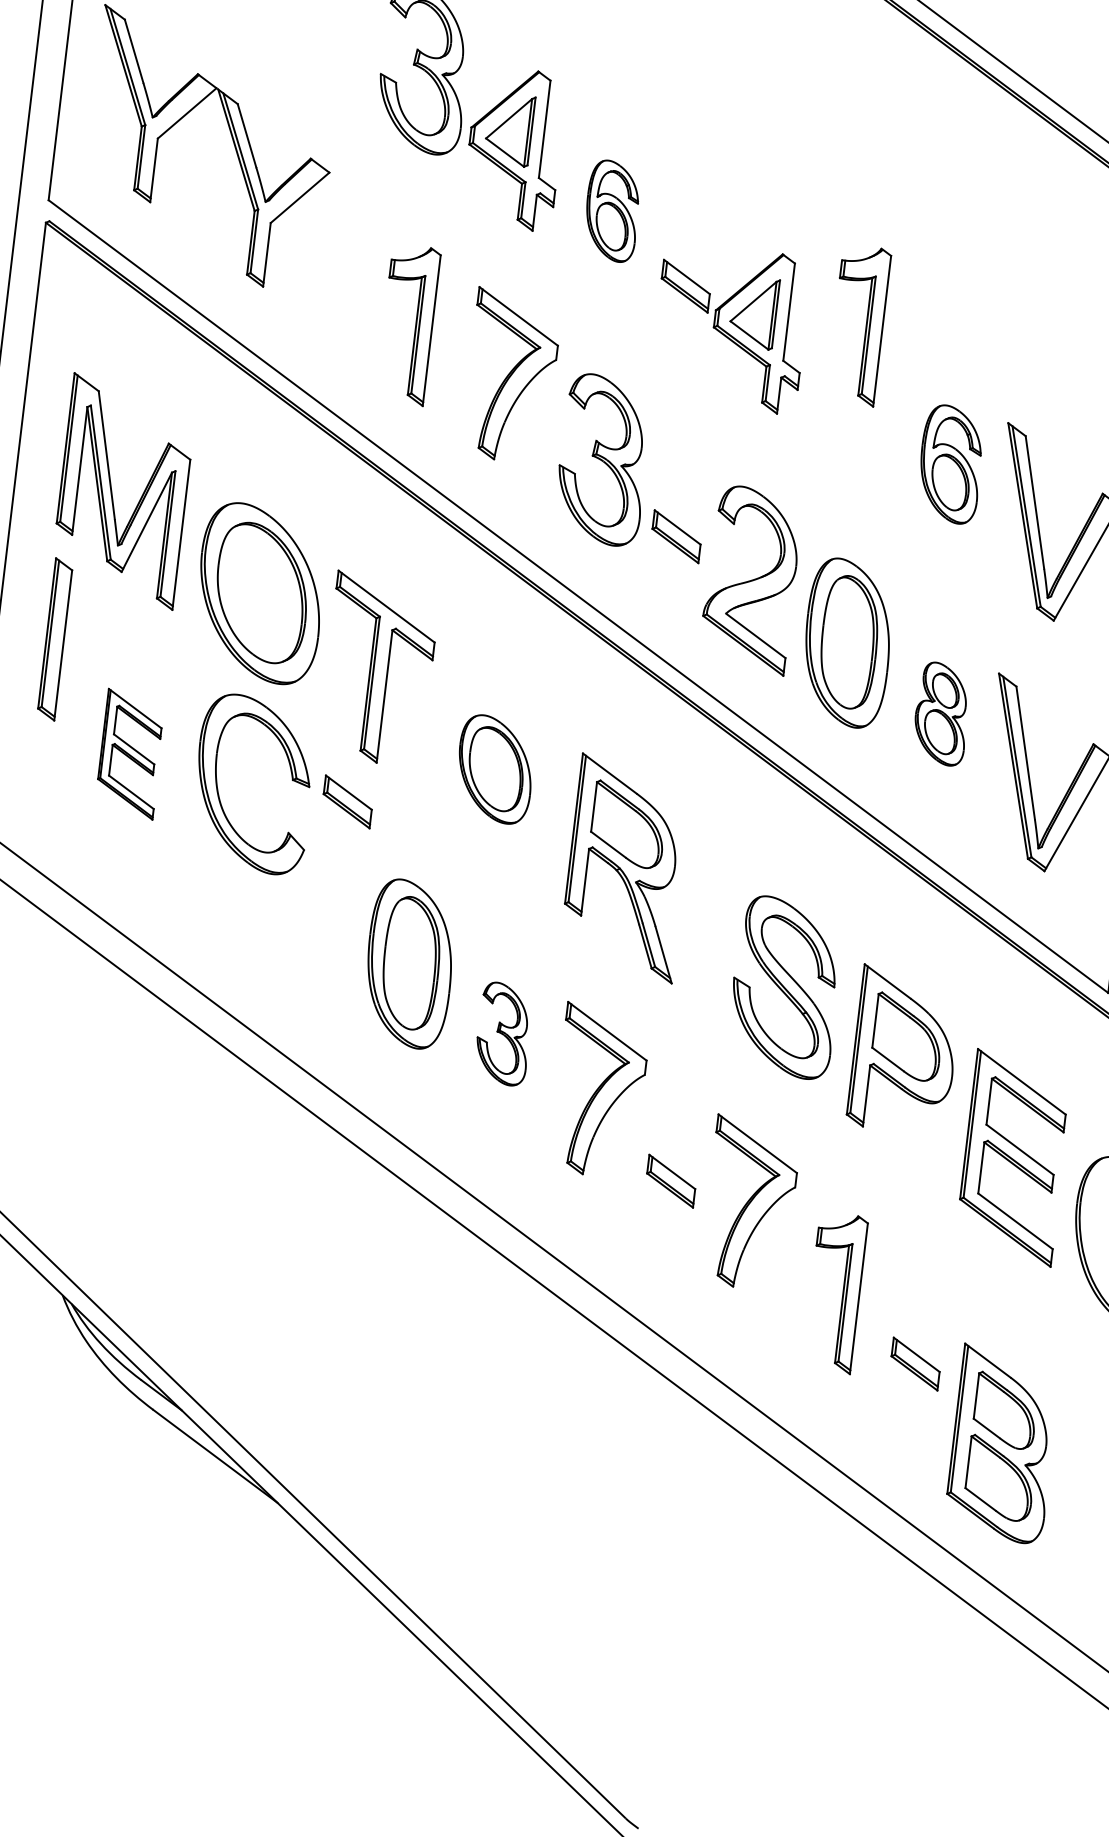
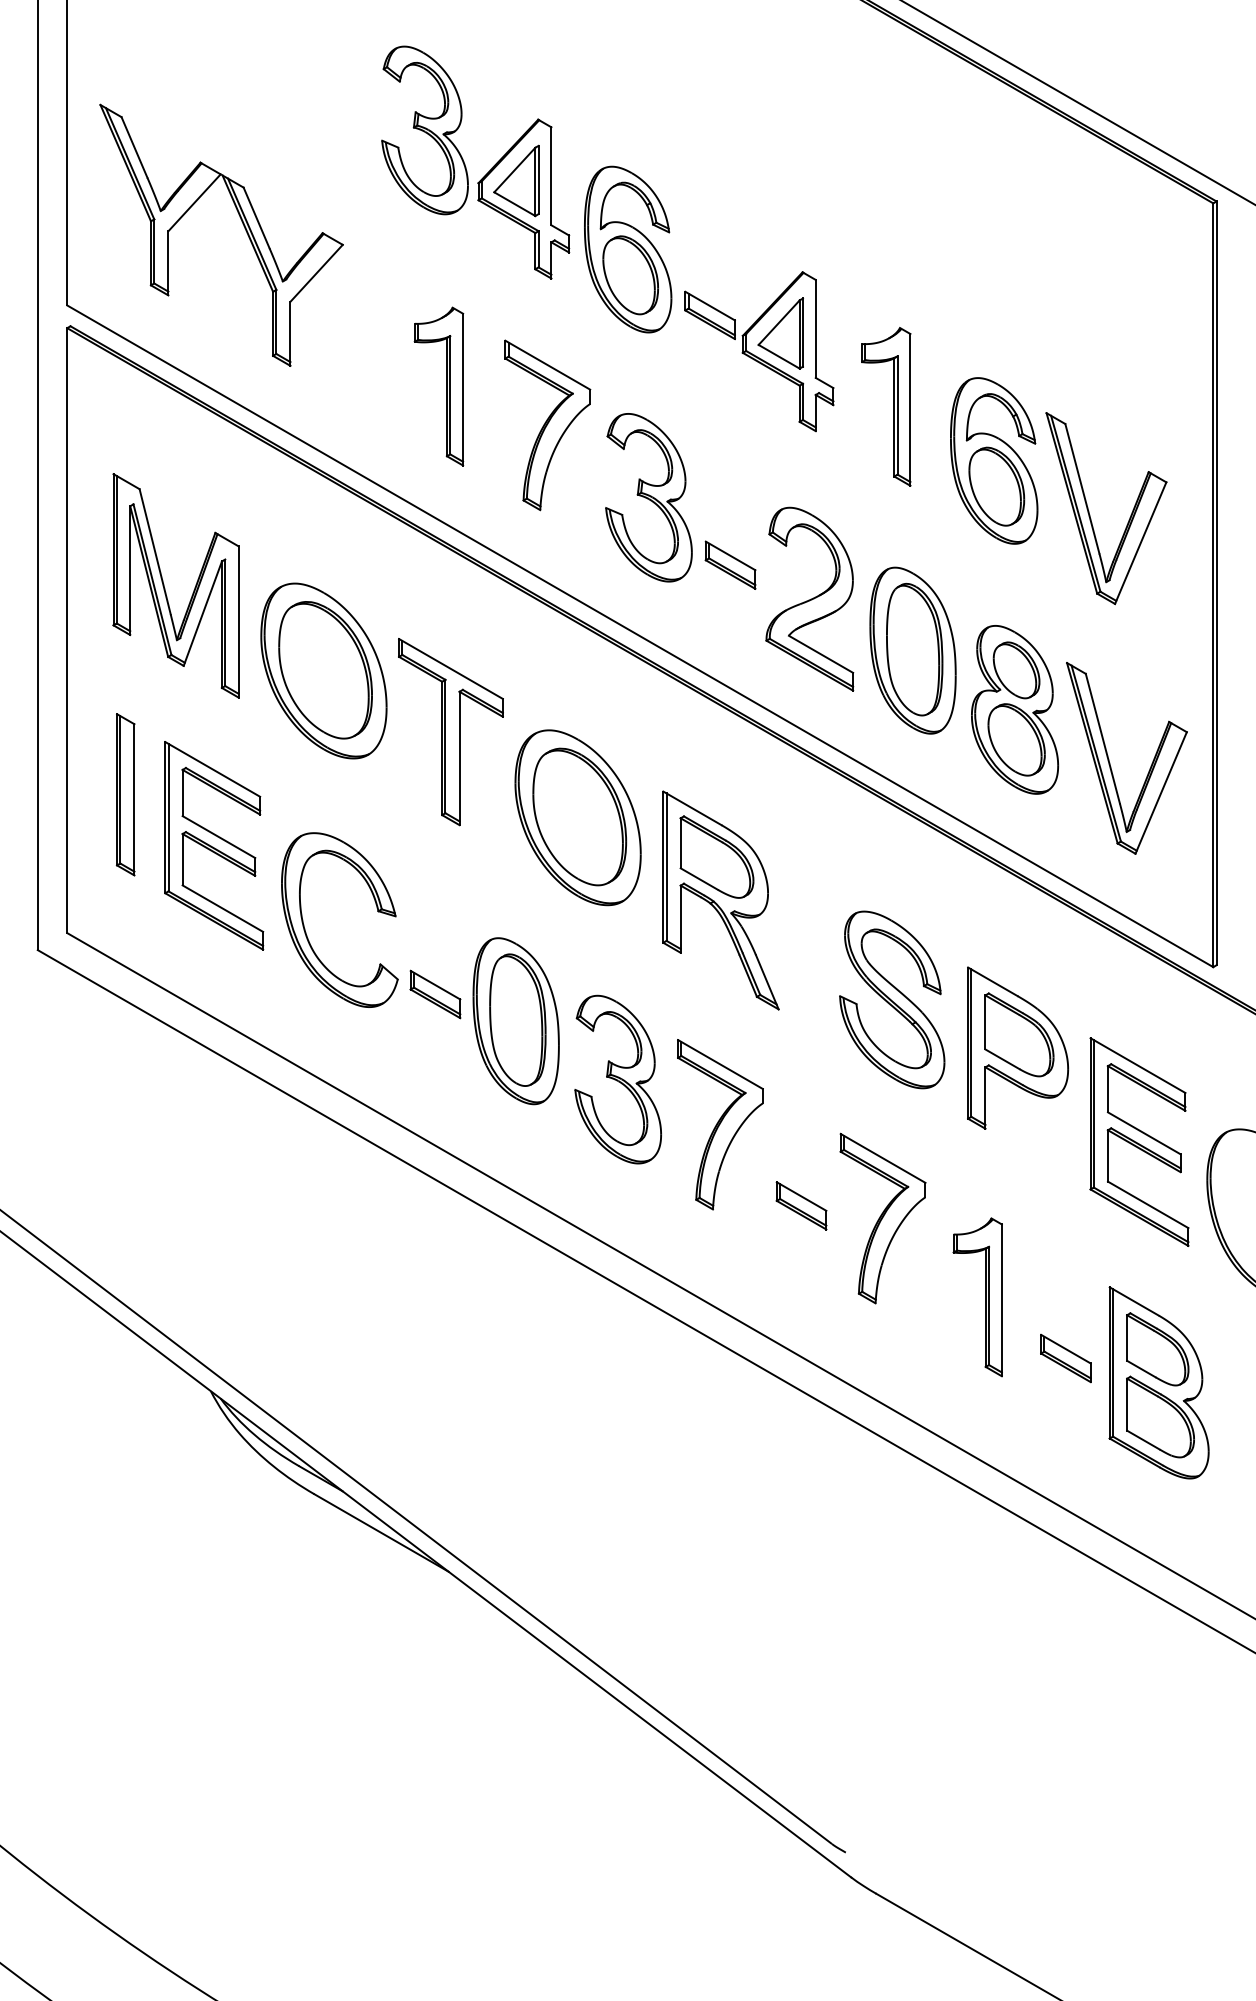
part: (612, 211) -> (628, 249), size x1.67
part: (865, 325) -> (893, 406), moved
part: (951, 463) -> (994, 460), size x1.43
part: (54, 639) -> (125, 794), moved
part: (942, 713) -> (1015, 709), size x1.67
part: (130, 753) -> (214, 845), size x1.67
part: (494, 769) -> (577, 817), size x1.67
part: (218, 788) -> (305, 928), moved
part: (347, 801) -> (435, 994), moved
part: (503, 1033) -> (617, 1079), size x1.67
part: (1002, 1443) -> (1158, 1382), moved

